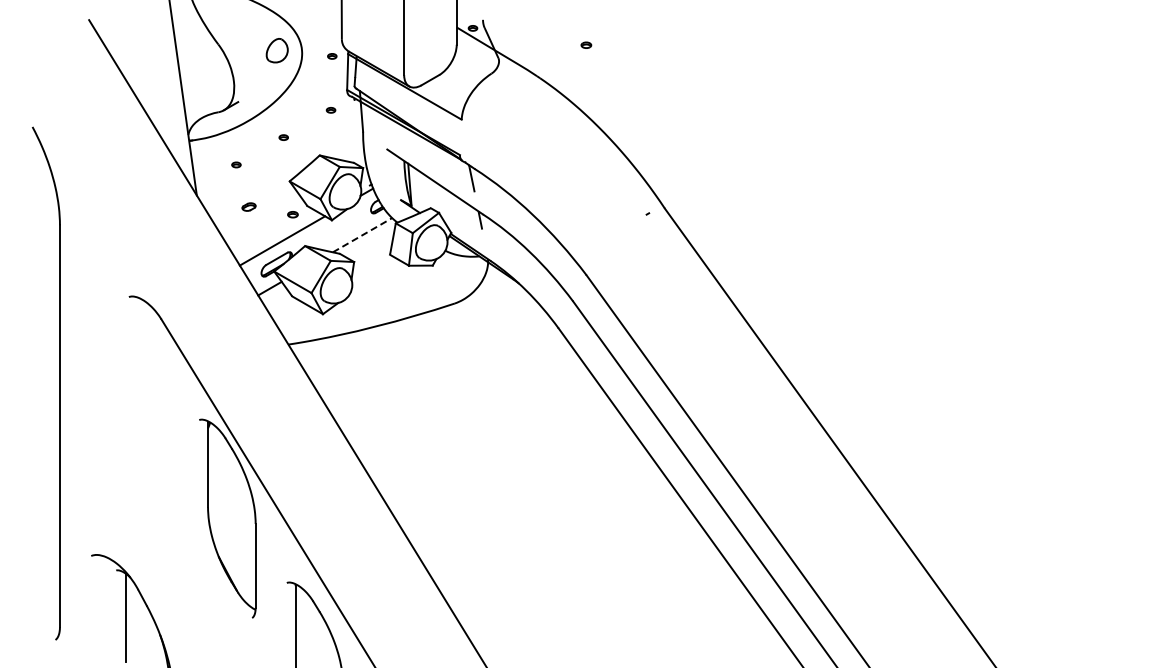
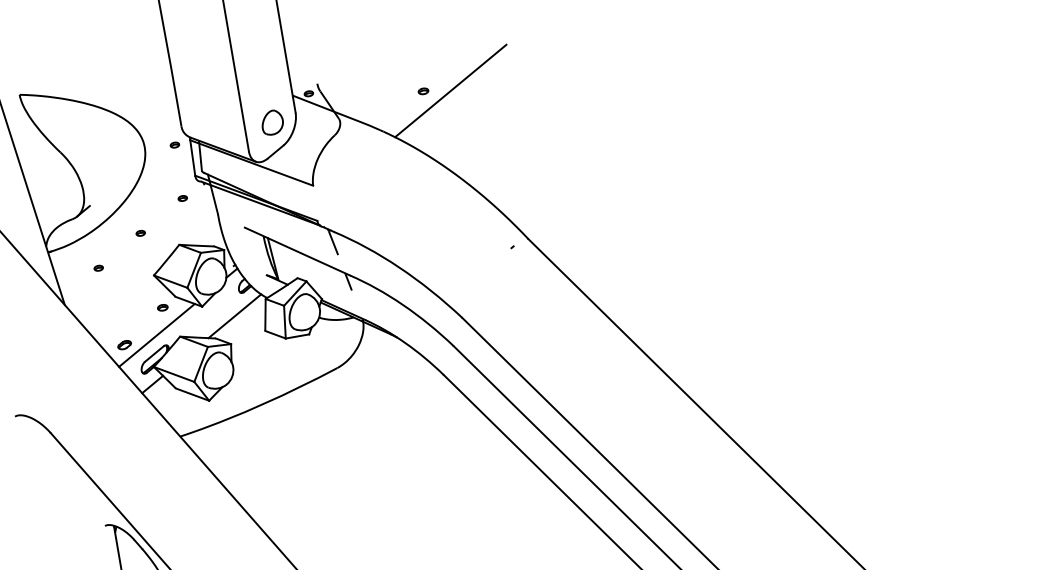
line: (612, 49) -> (449, 91), added
part: (276, 50) -> (271, 122), moved
part: (248, 206) -> (124, 344), moved
line: (362, 234) -> (234, 315), dashed -> solid

